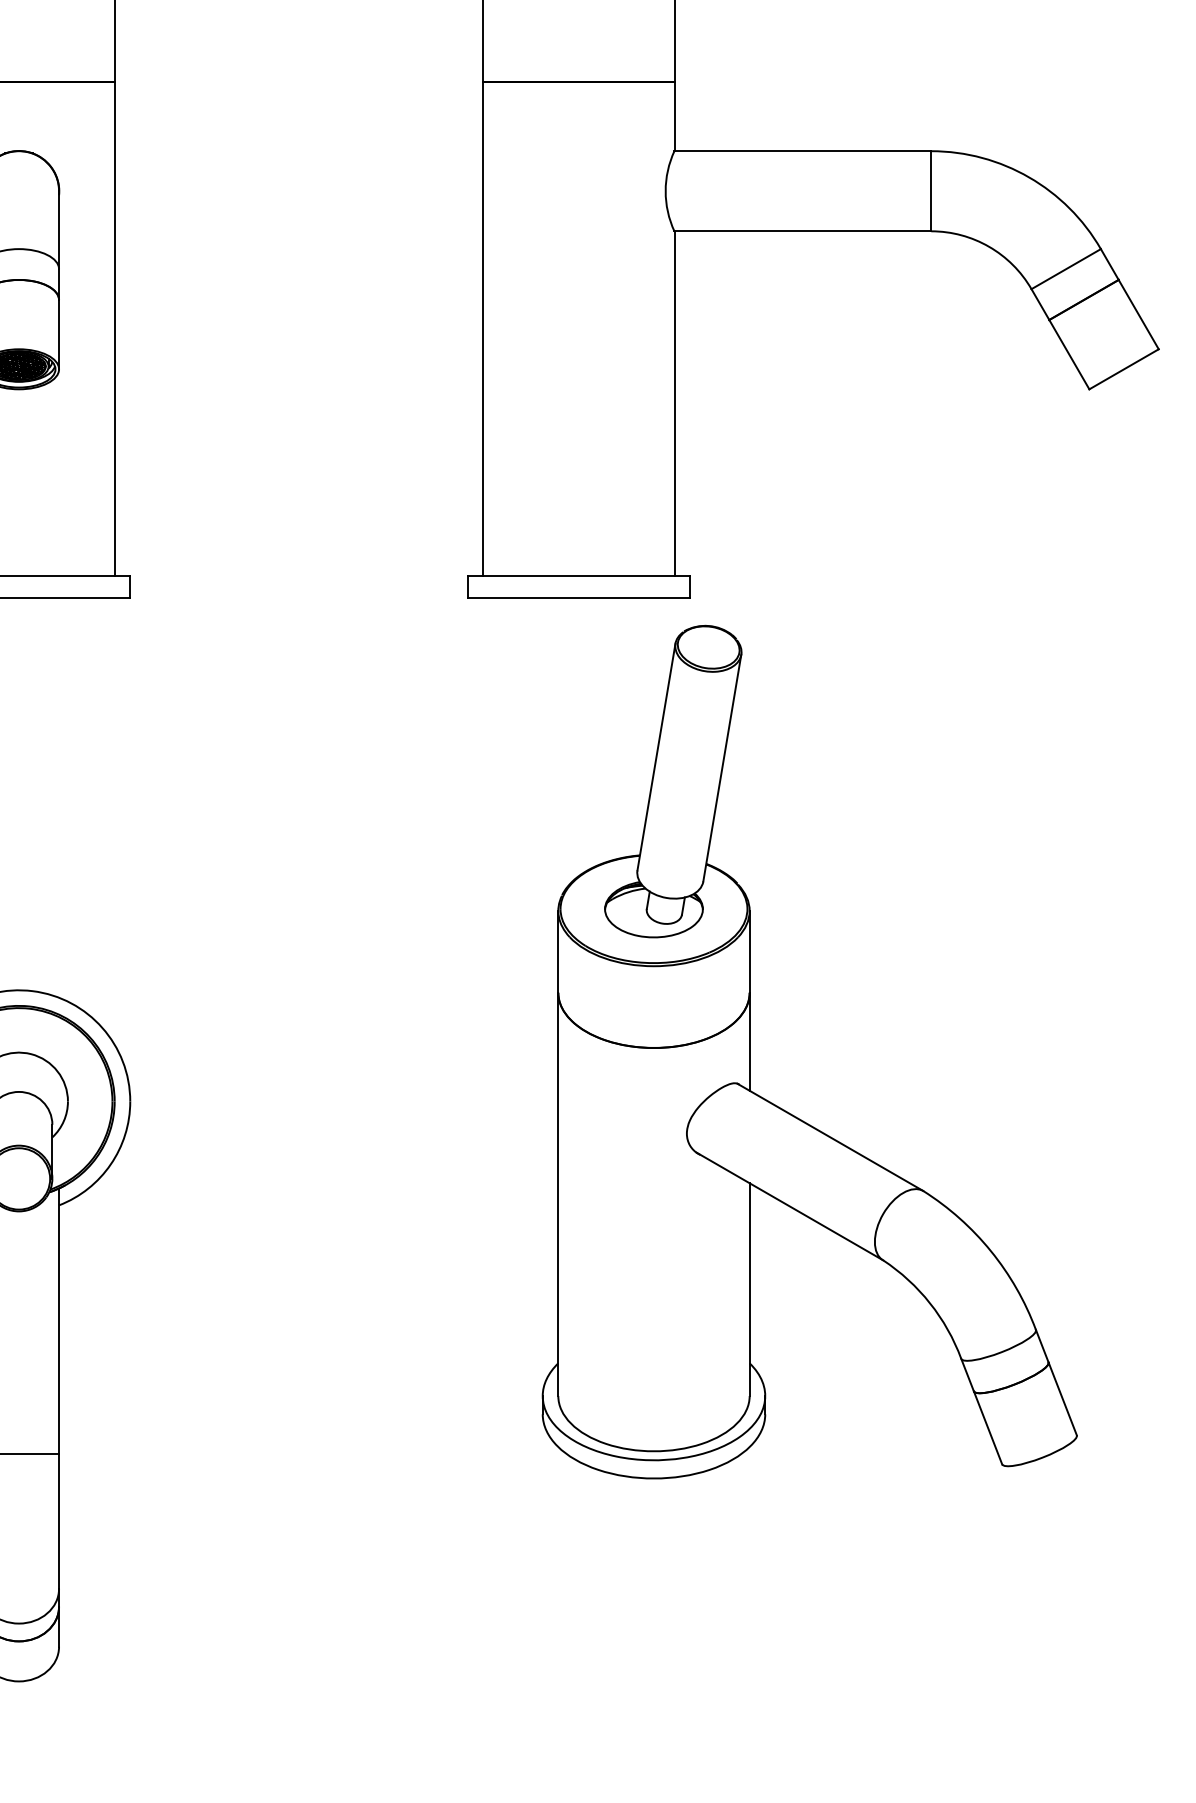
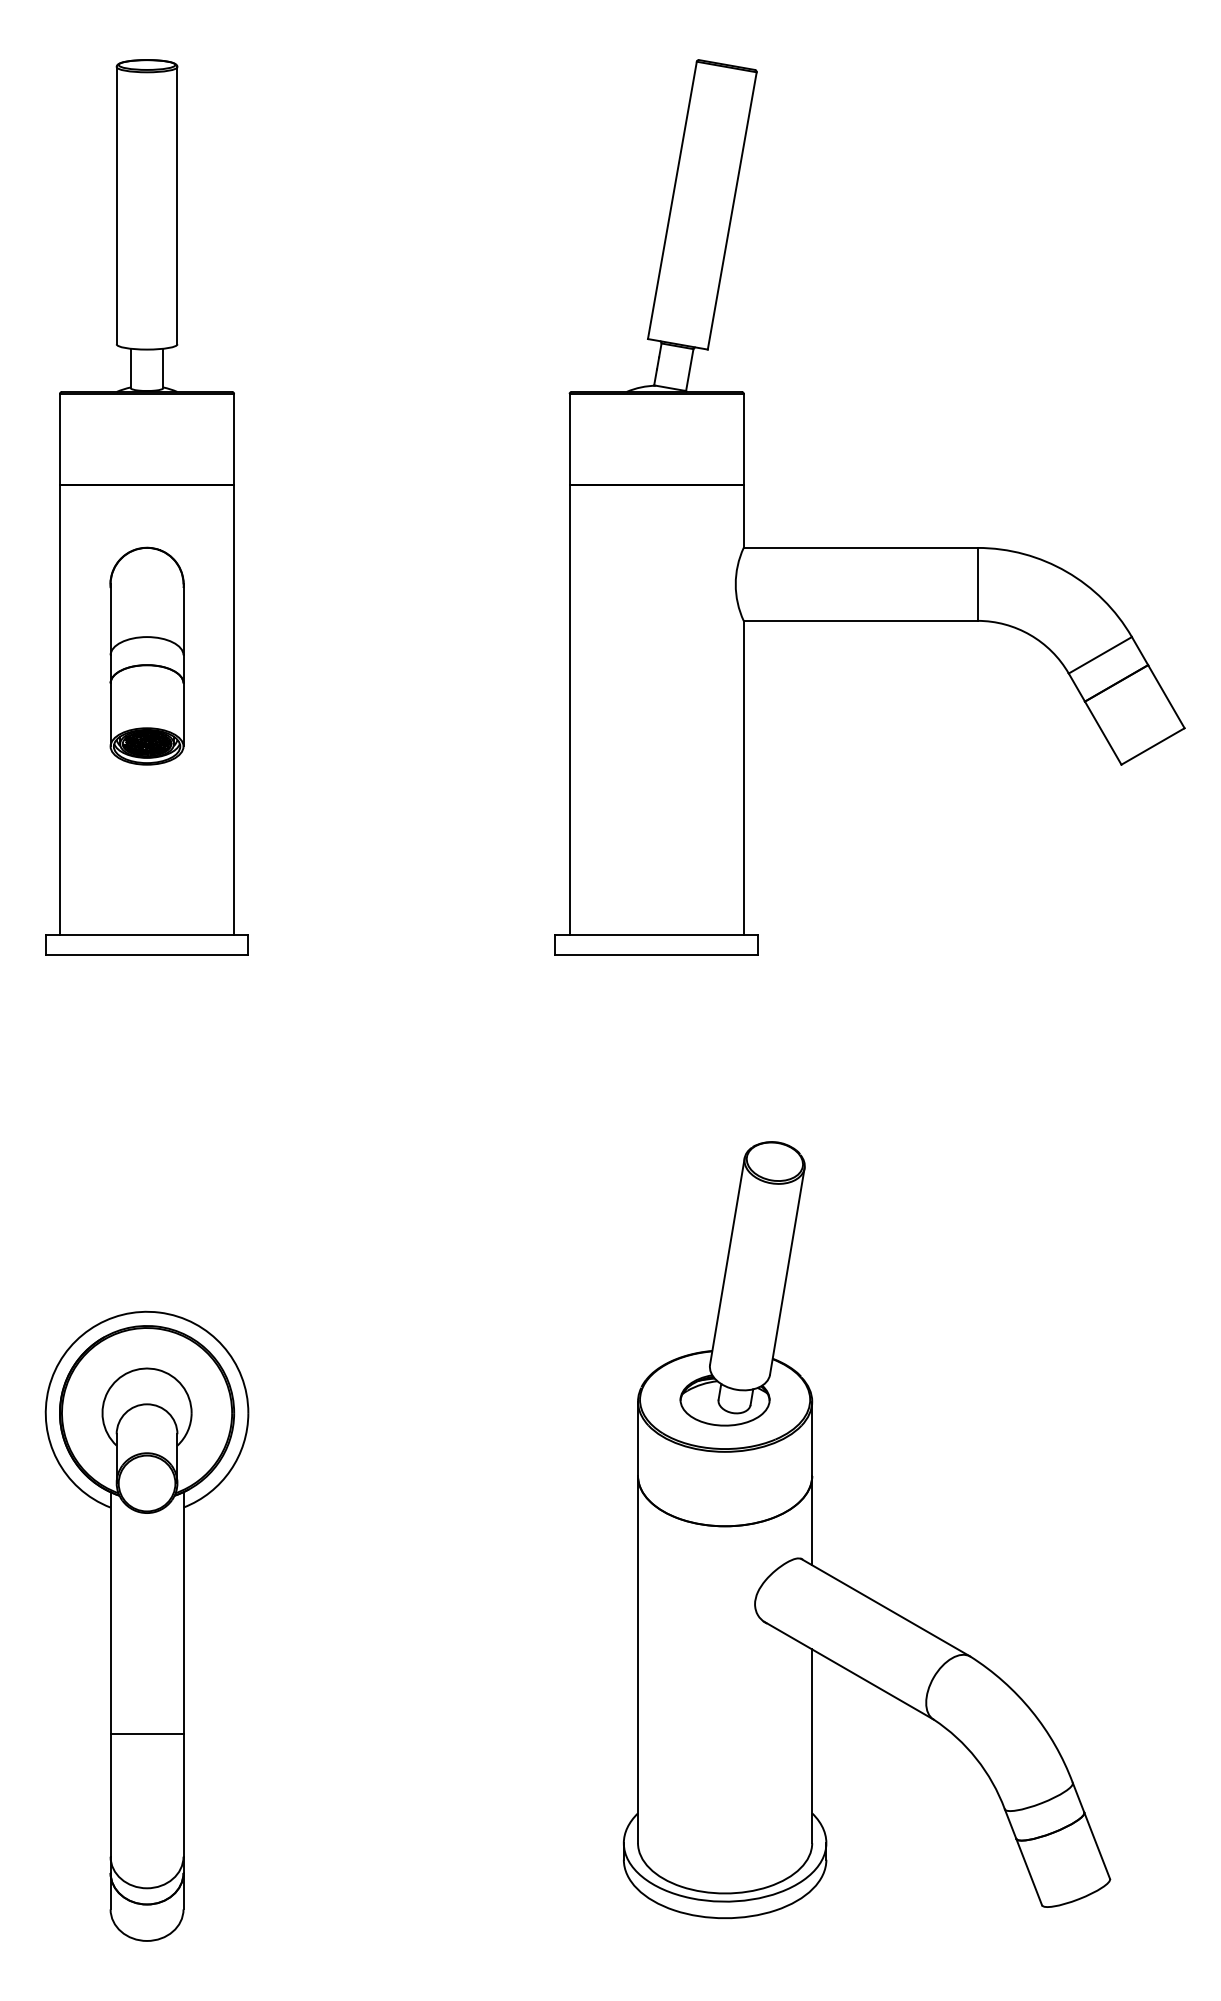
part: (749, 1051) -> (812, 1529), moved

